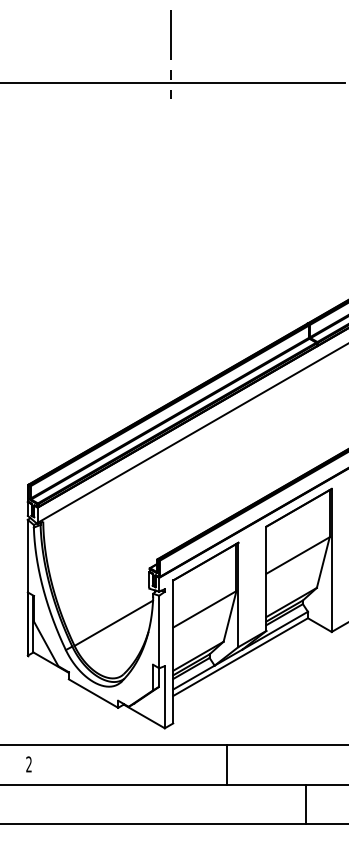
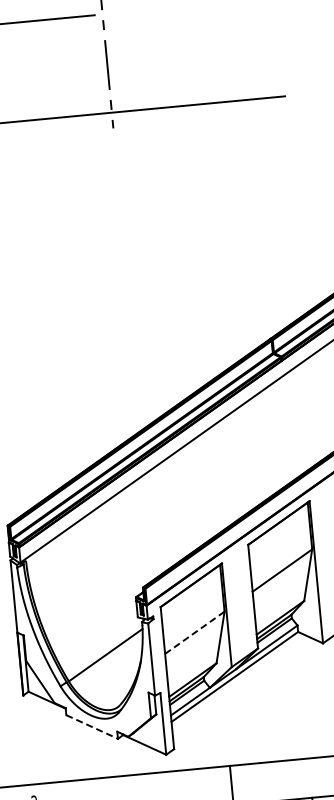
line: (204, 609) -> (194, 632), solid -> dashed
line: (93, 693) -> (92, 726), solid -> dashed

